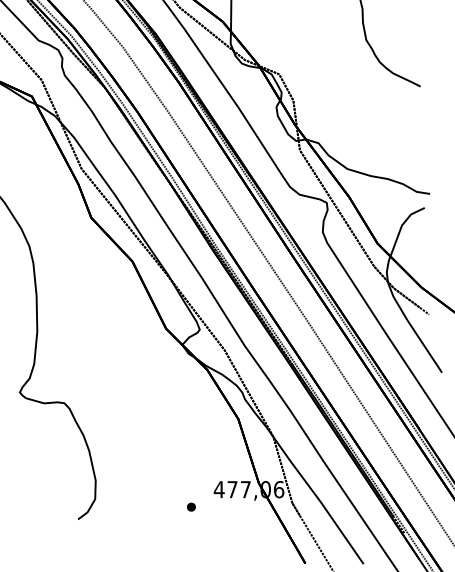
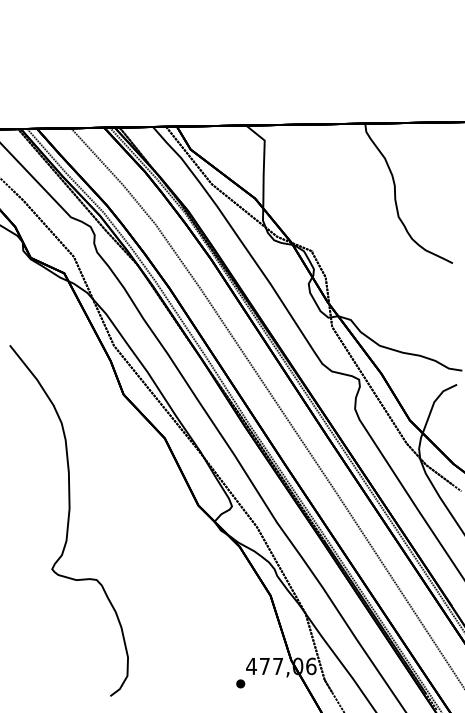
part: (191, 506) -> (240, 683), moved

